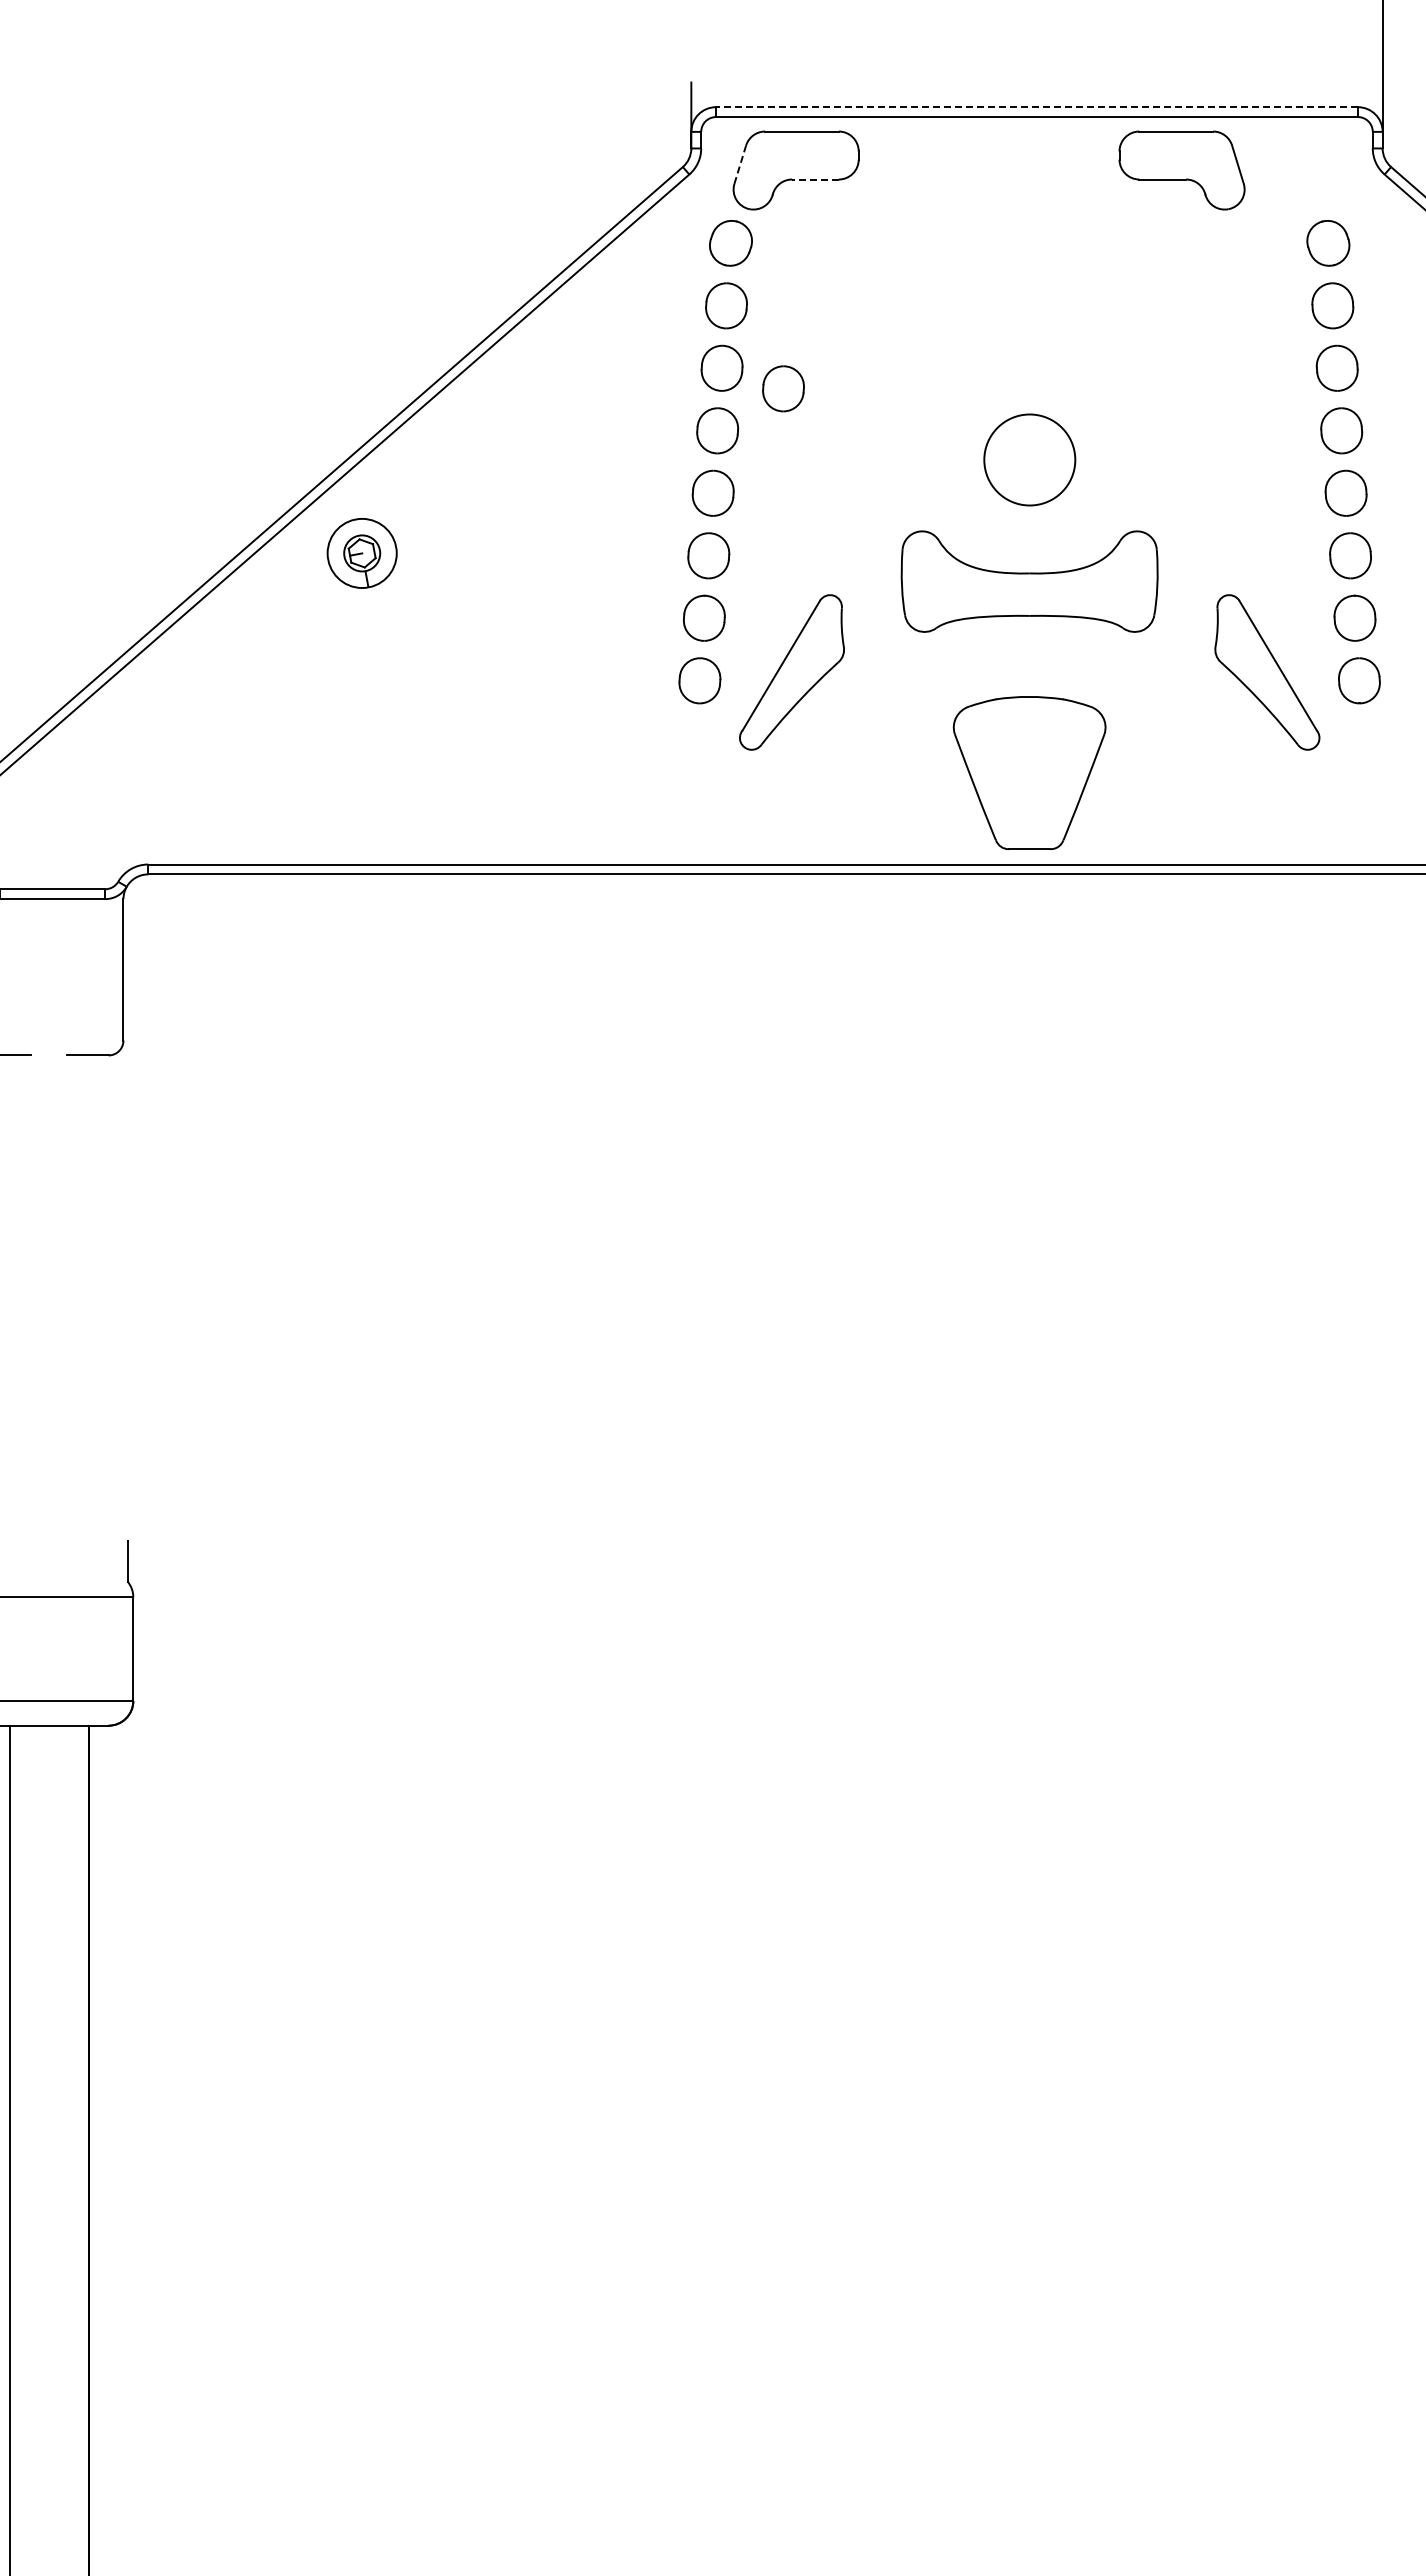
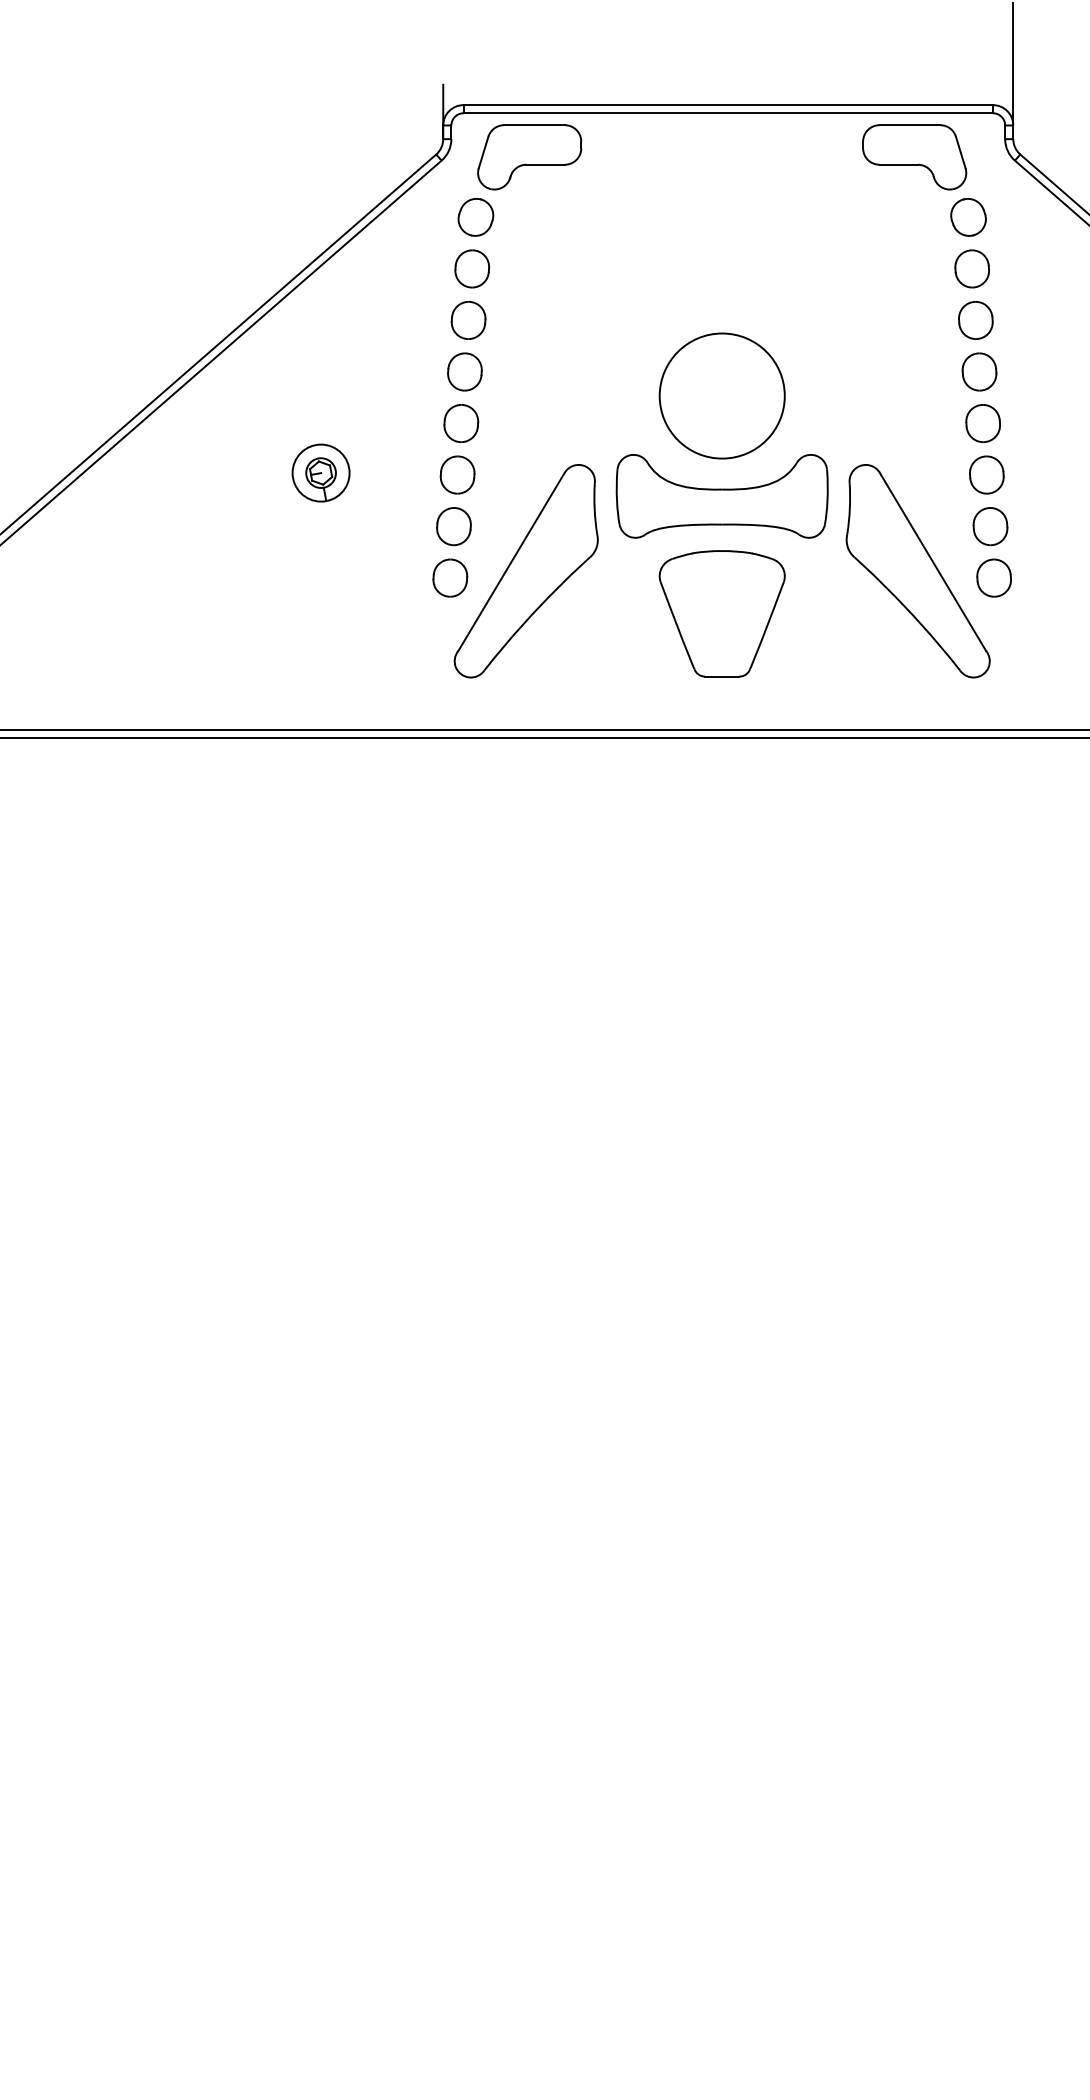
line: (1037, 107) -> (728, 105), dashed -> solid
line: (740, 164) -> (483, 152), dashed -> solid
part: (1181, 170) -> (914, 157), moved
line: (814, 179) -> (544, 164), dashed -> solid
part: (783, 388) -> (519, 337), removed
circle: (1029, 459) -> (722, 395), size x1.67
part: (361, 553) -> (320, 473), moved
part: (791, 672) -> (525, 571), size x1.67
part: (1267, 672) -> (918, 571), size x1.67
part: (1029, 772) -> (722, 613), moved

